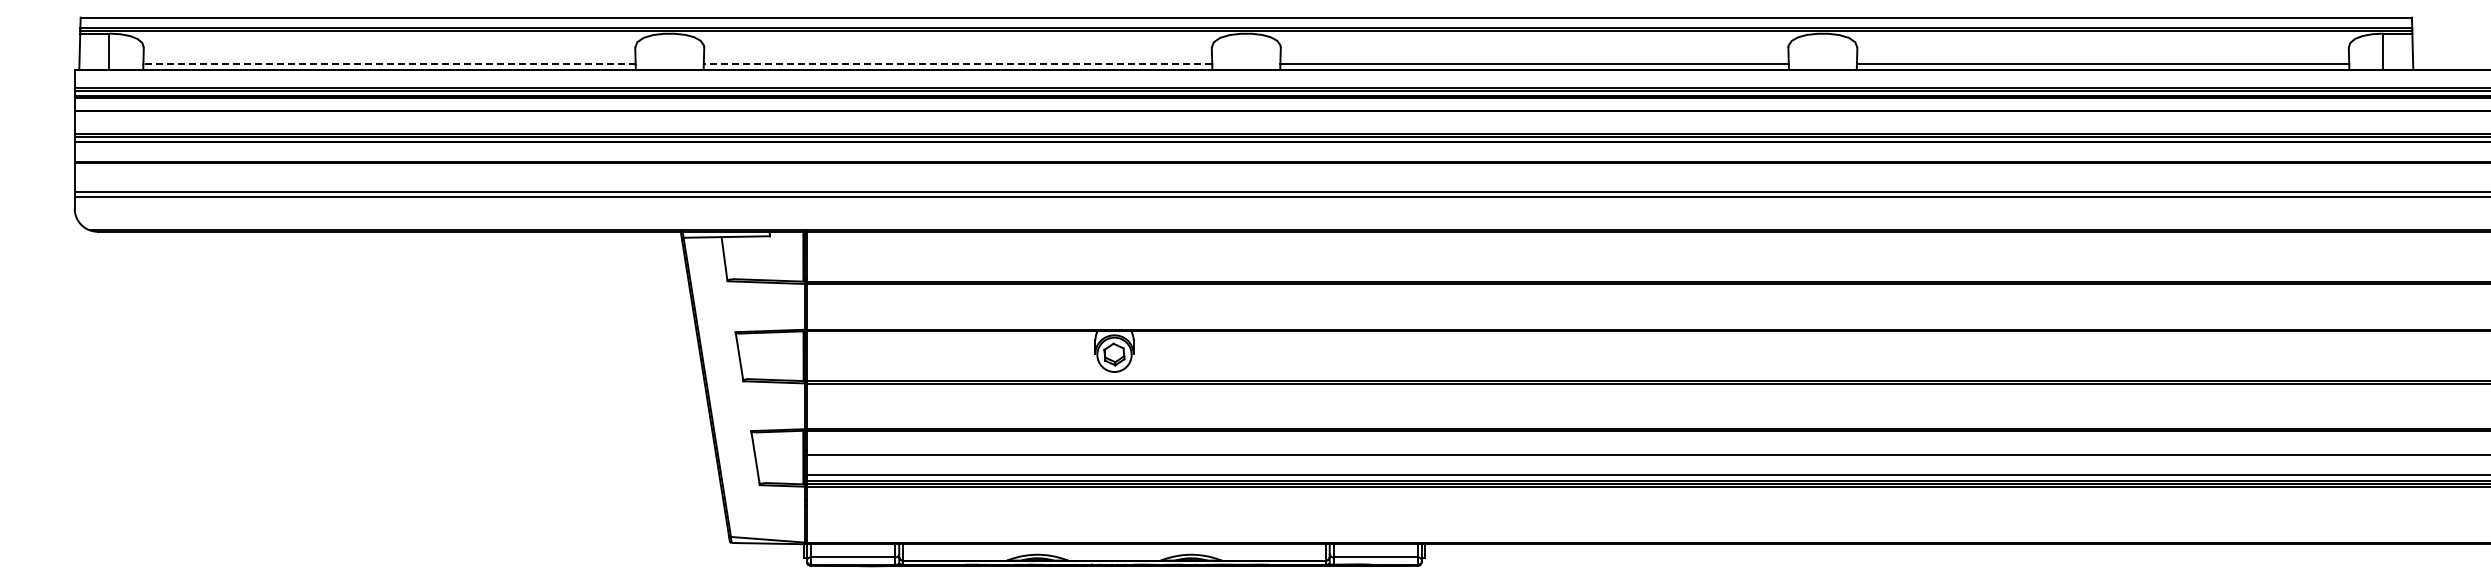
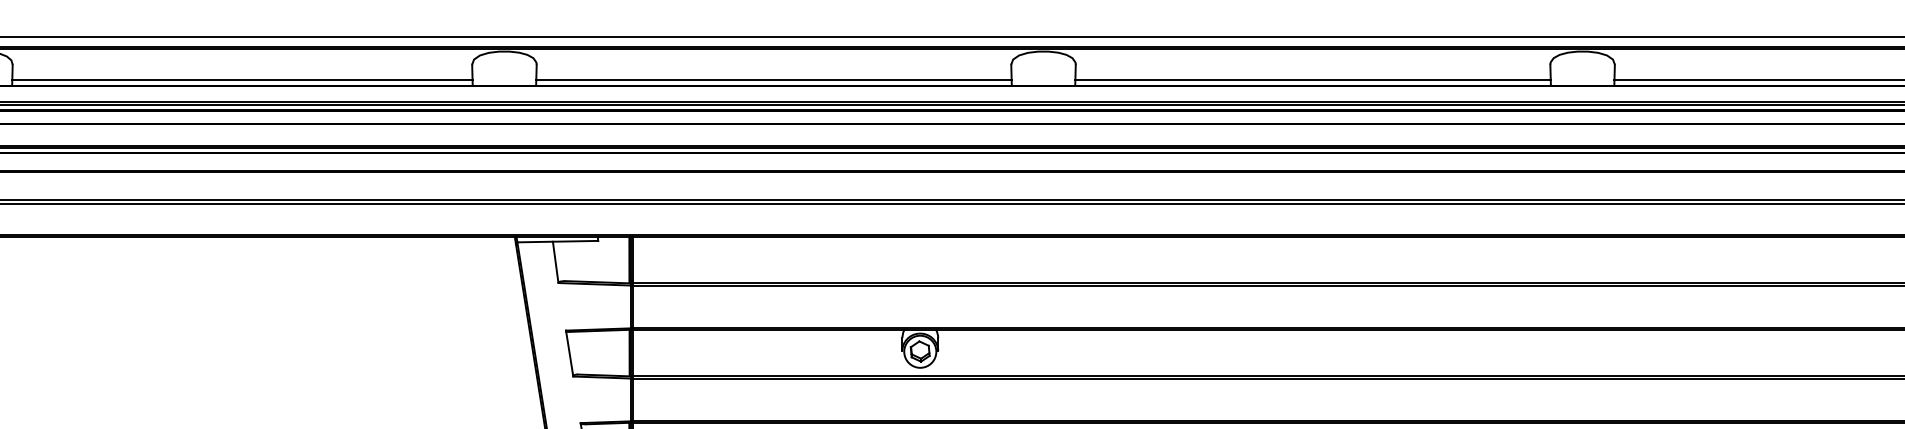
line: (389, 64) -> (242, 80), dashed -> solid
line: (957, 64) -> (773, 80), dashed -> solid

